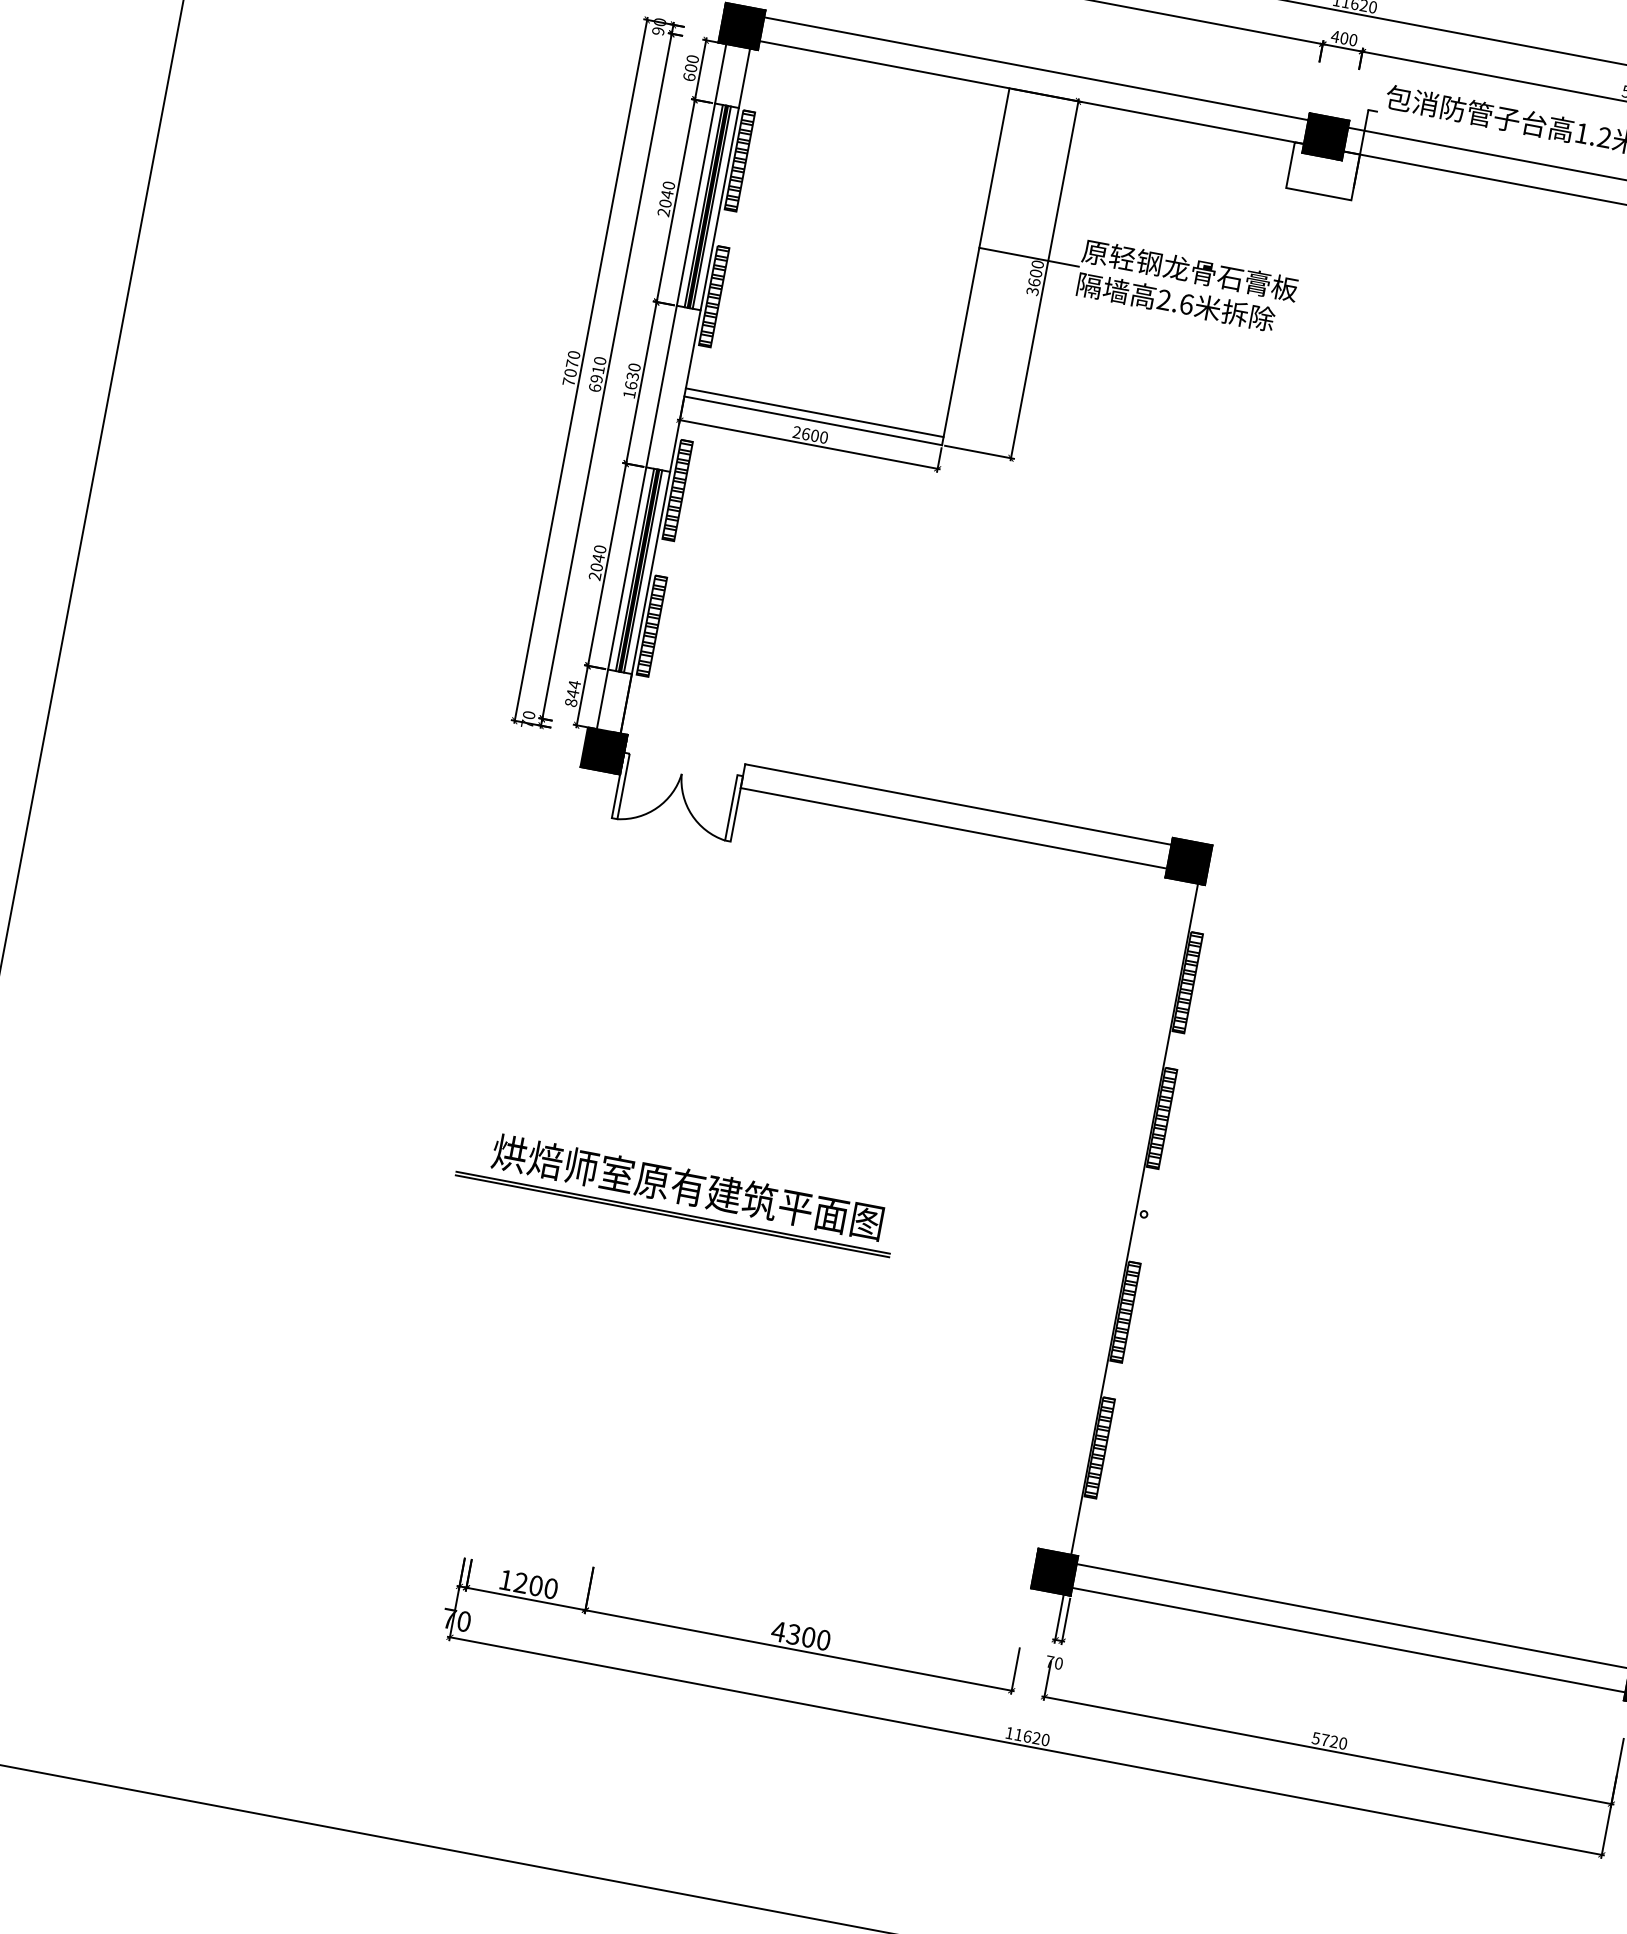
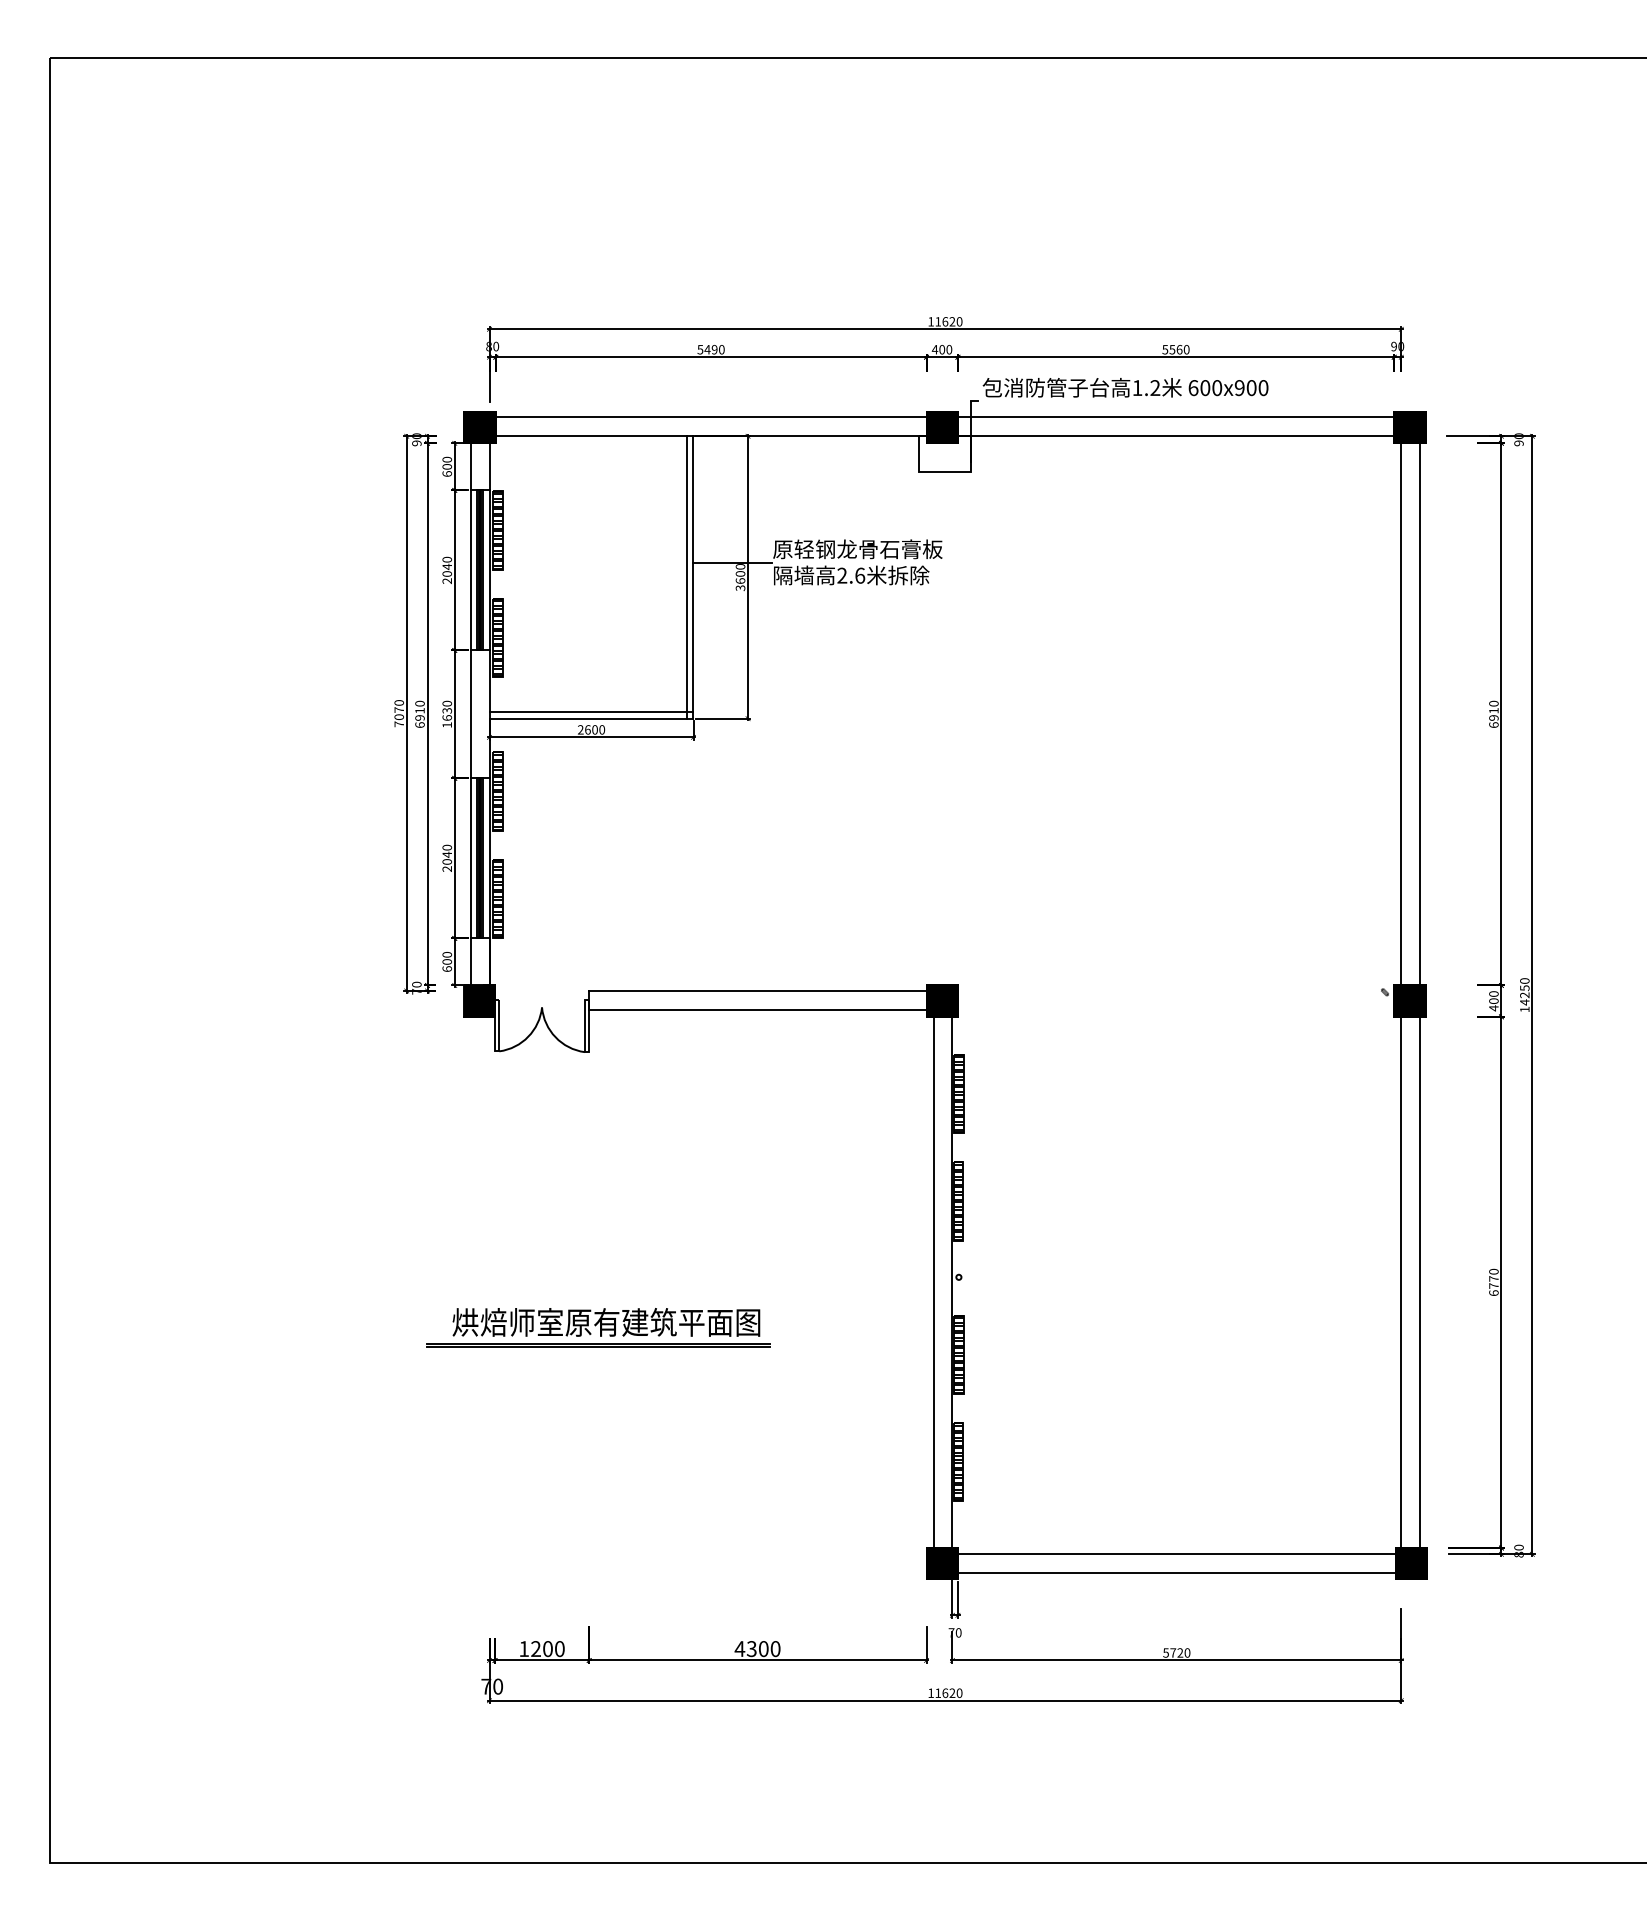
line: (966, 265) -> (686, 577), added
text: (573, 693) -> (447, 961), 844 -> 600
line: (1110, 1214) -> (933, 1282), added

